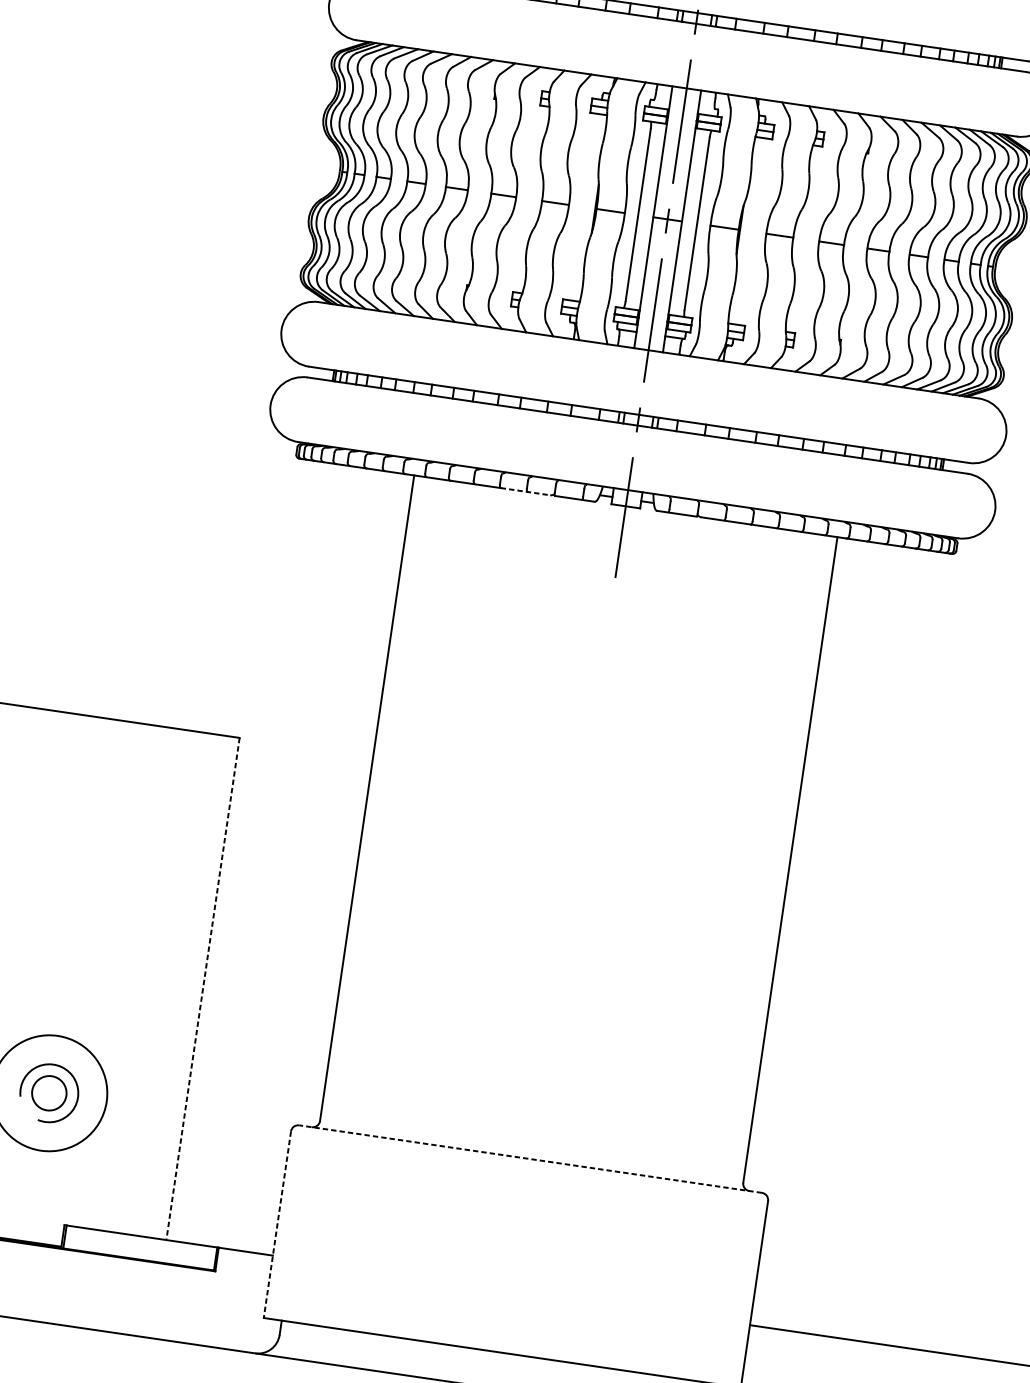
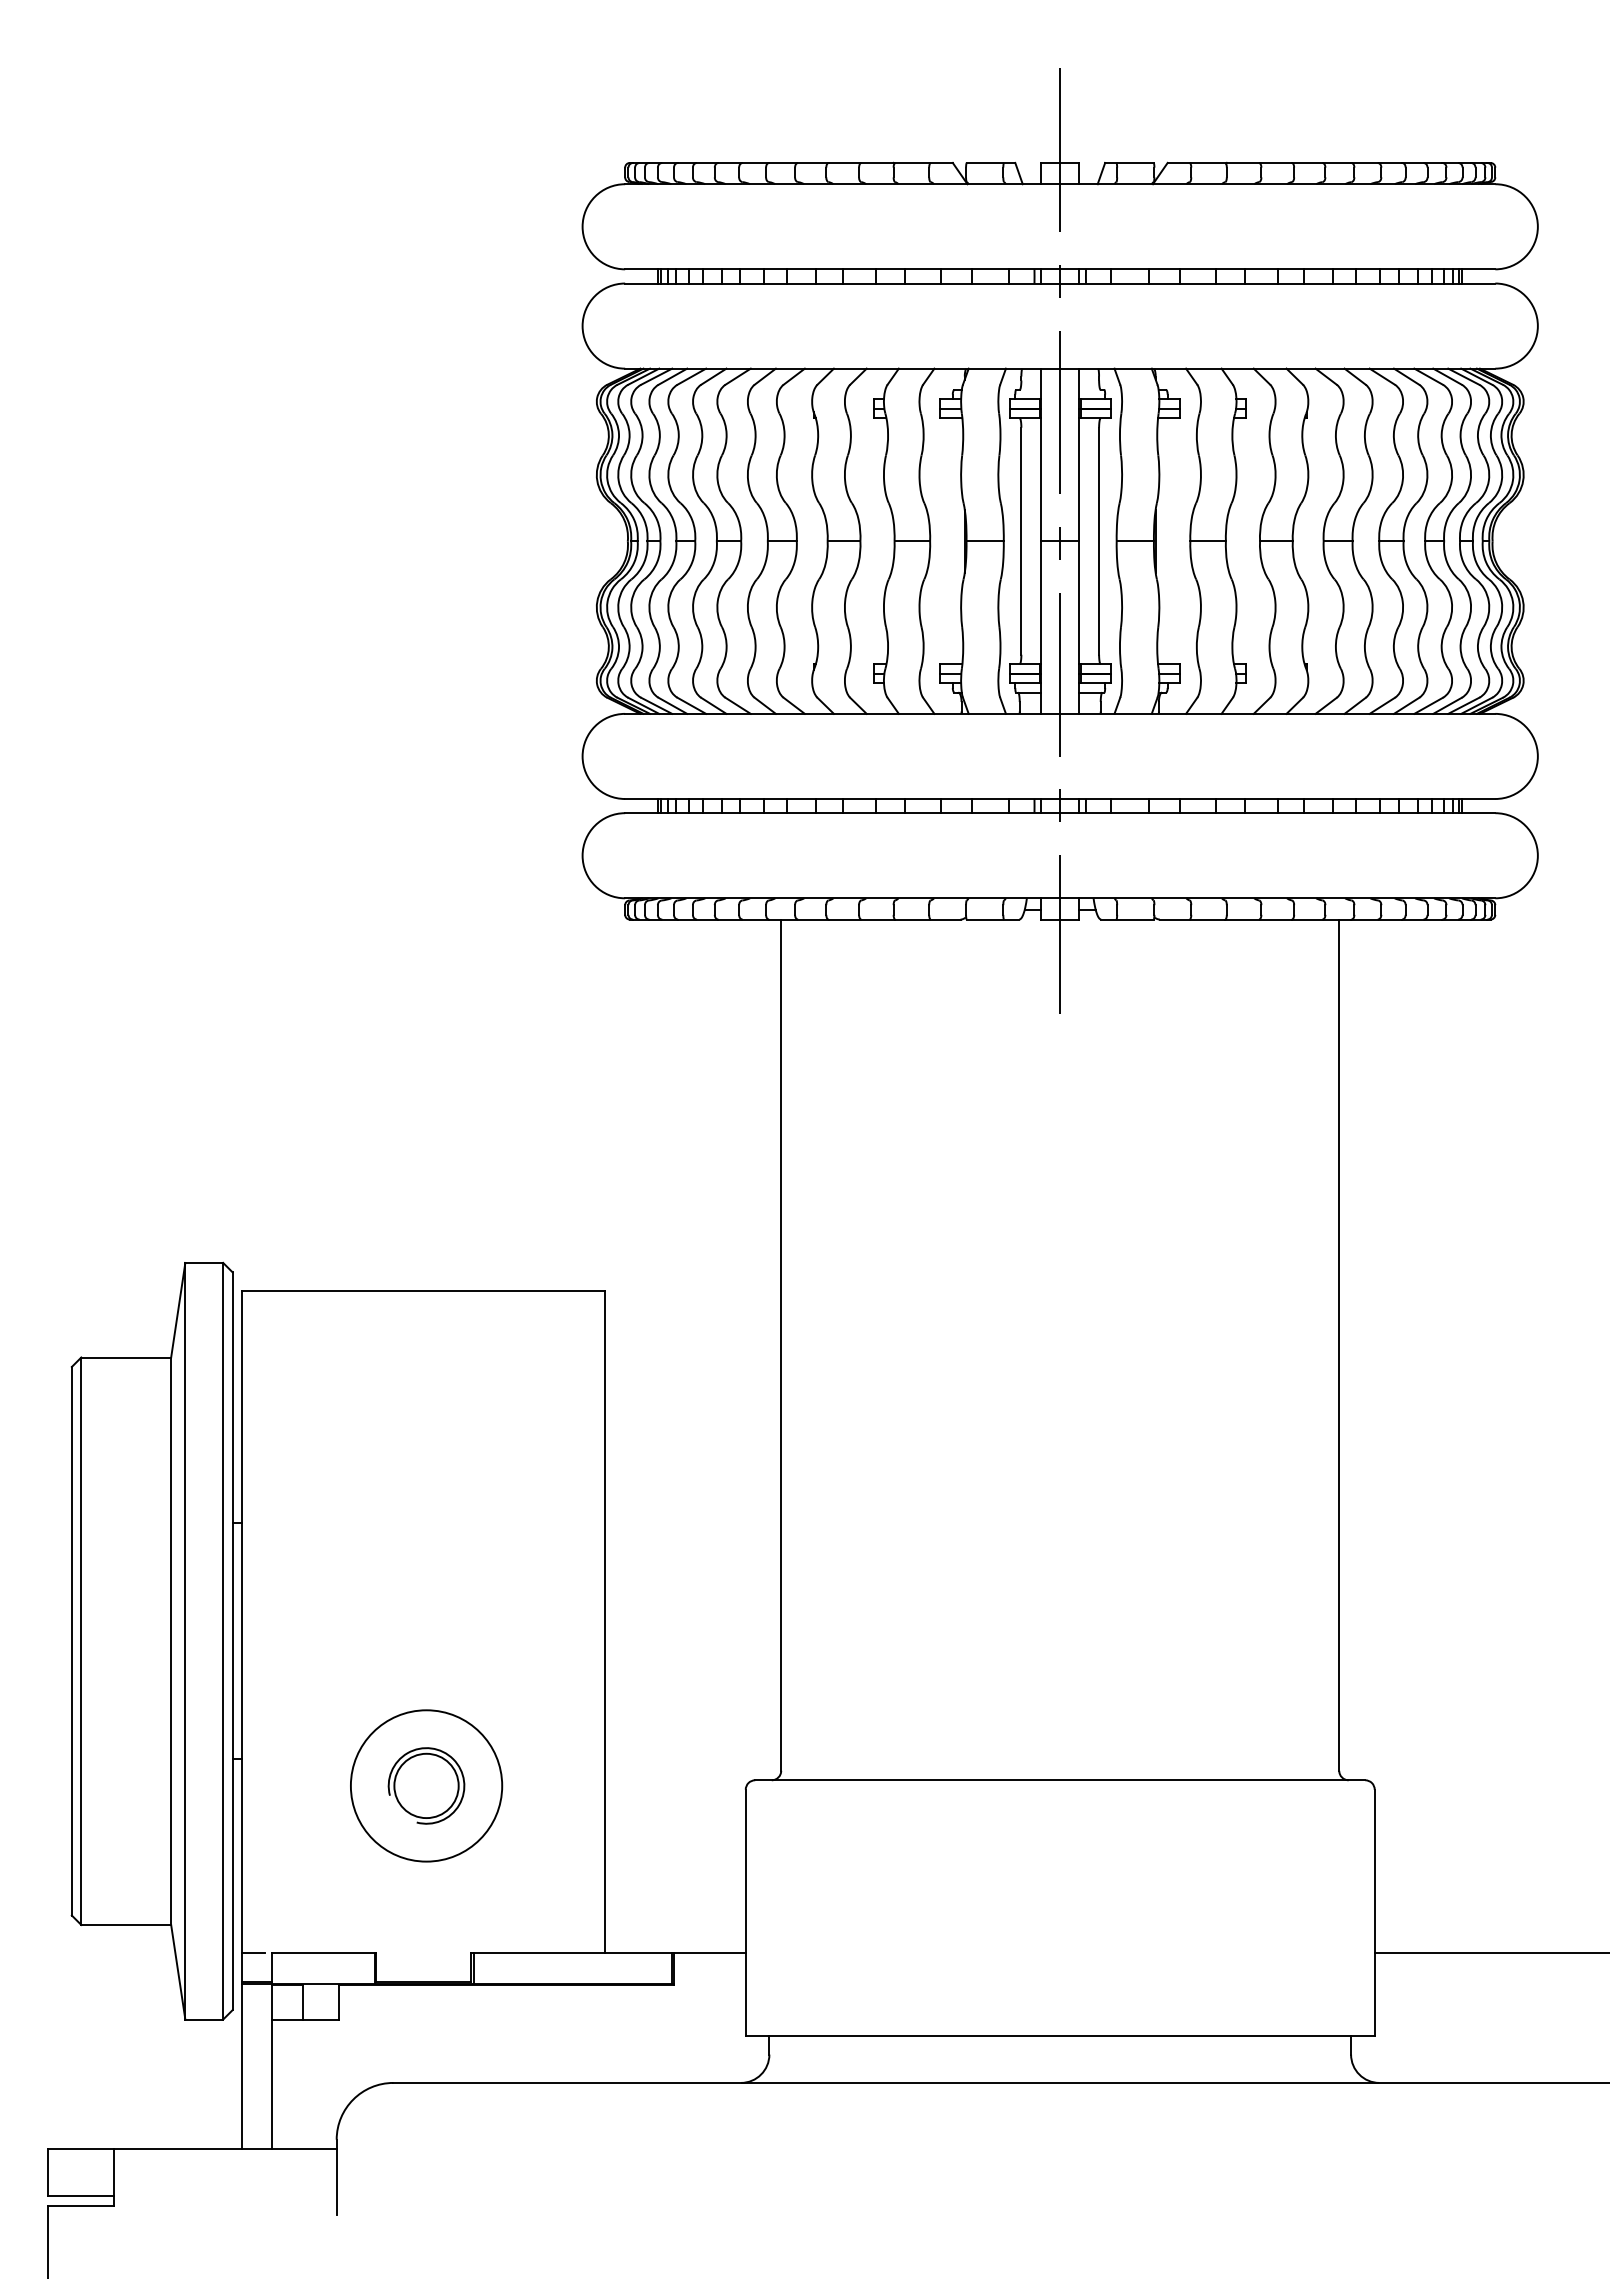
line: (525, 491) -> (927, 919), dashed -> solid
line: (203, 989) -> (605, 1622), dashed -> solid
circle: (49, 1092) -> (426, 1785), size x1.43
line: (530, 1159) -> (1059, 1780), dashed -> solid
line: (277, 1224) -> (745, 1912), dashed -> solid

